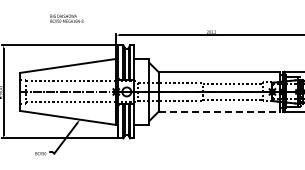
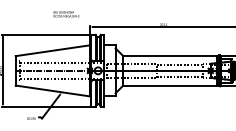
text: (66, 18) -> (66, 14), moved
line: (219, 111) -> (169, 85), dashed -> solid

